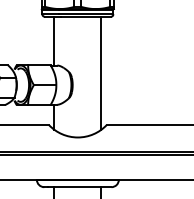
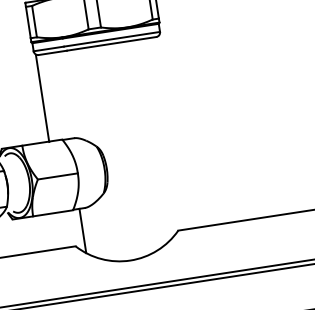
line: (54, 40) -> (42, 97), moved
line: (101, 72) -> (154, 138), removed

